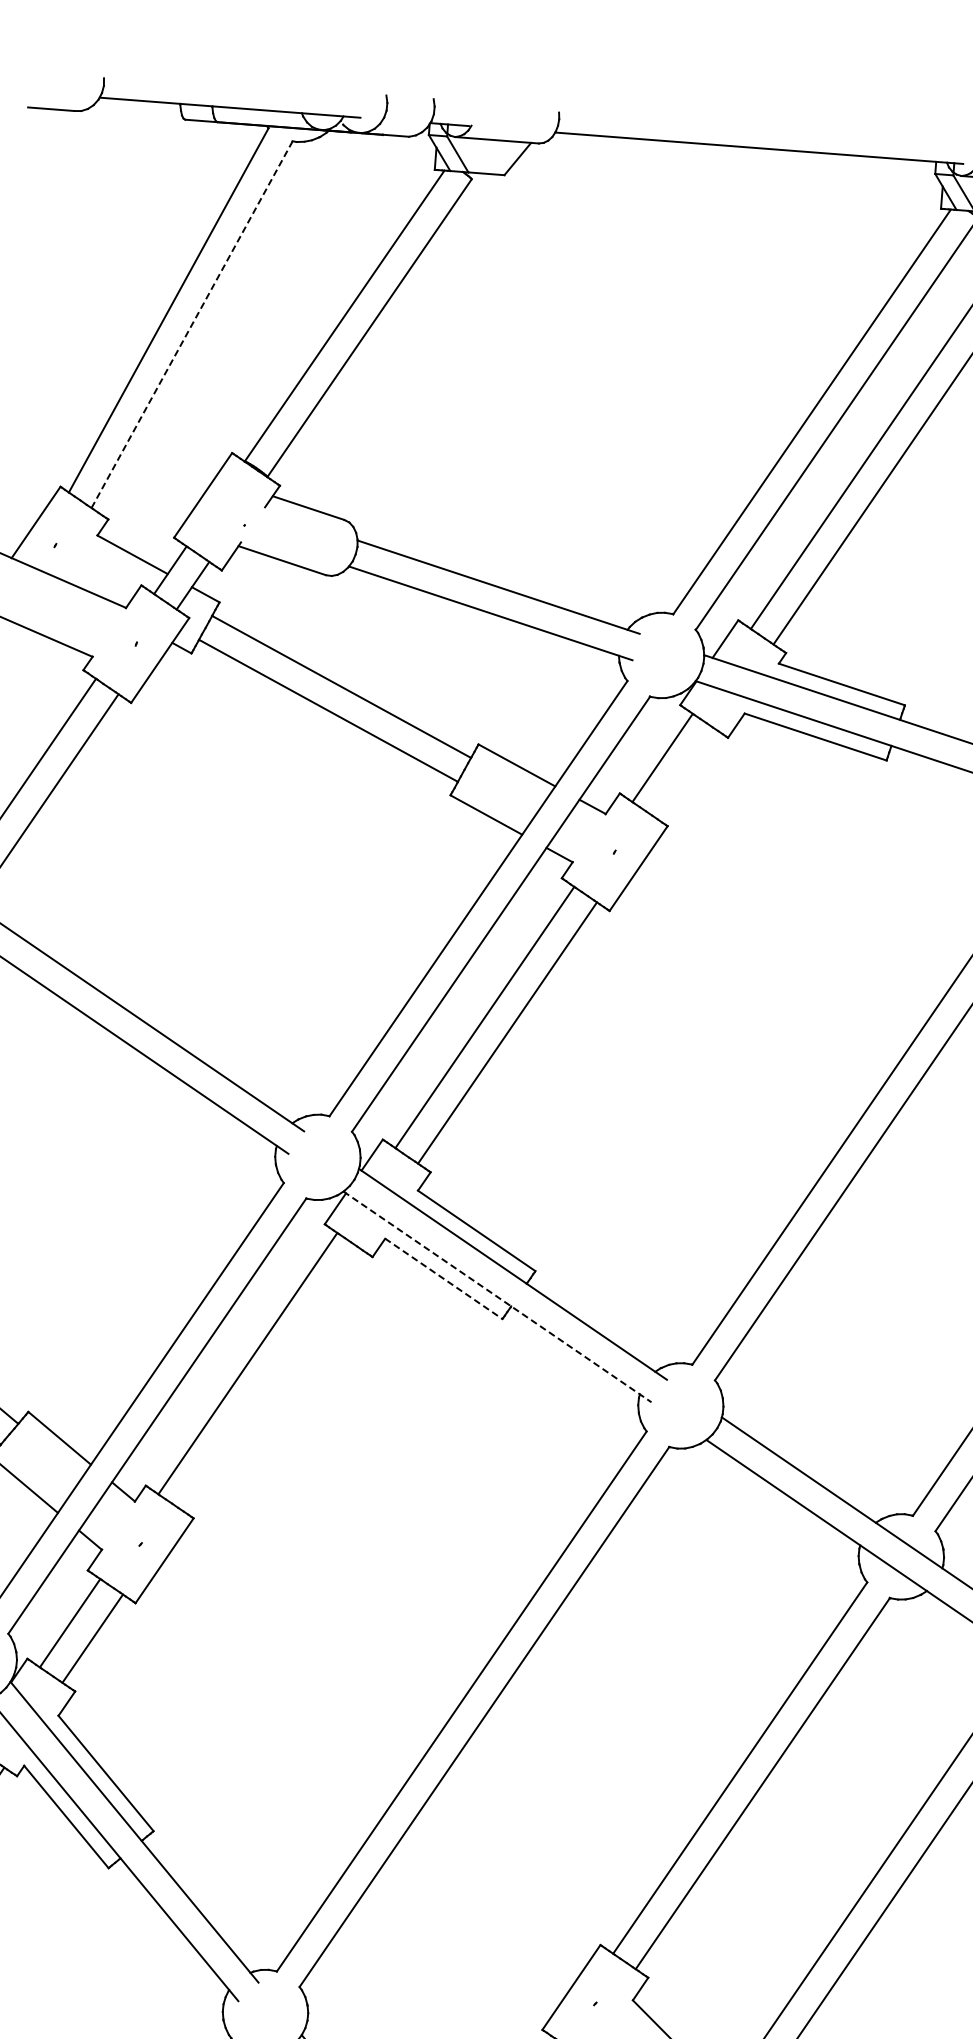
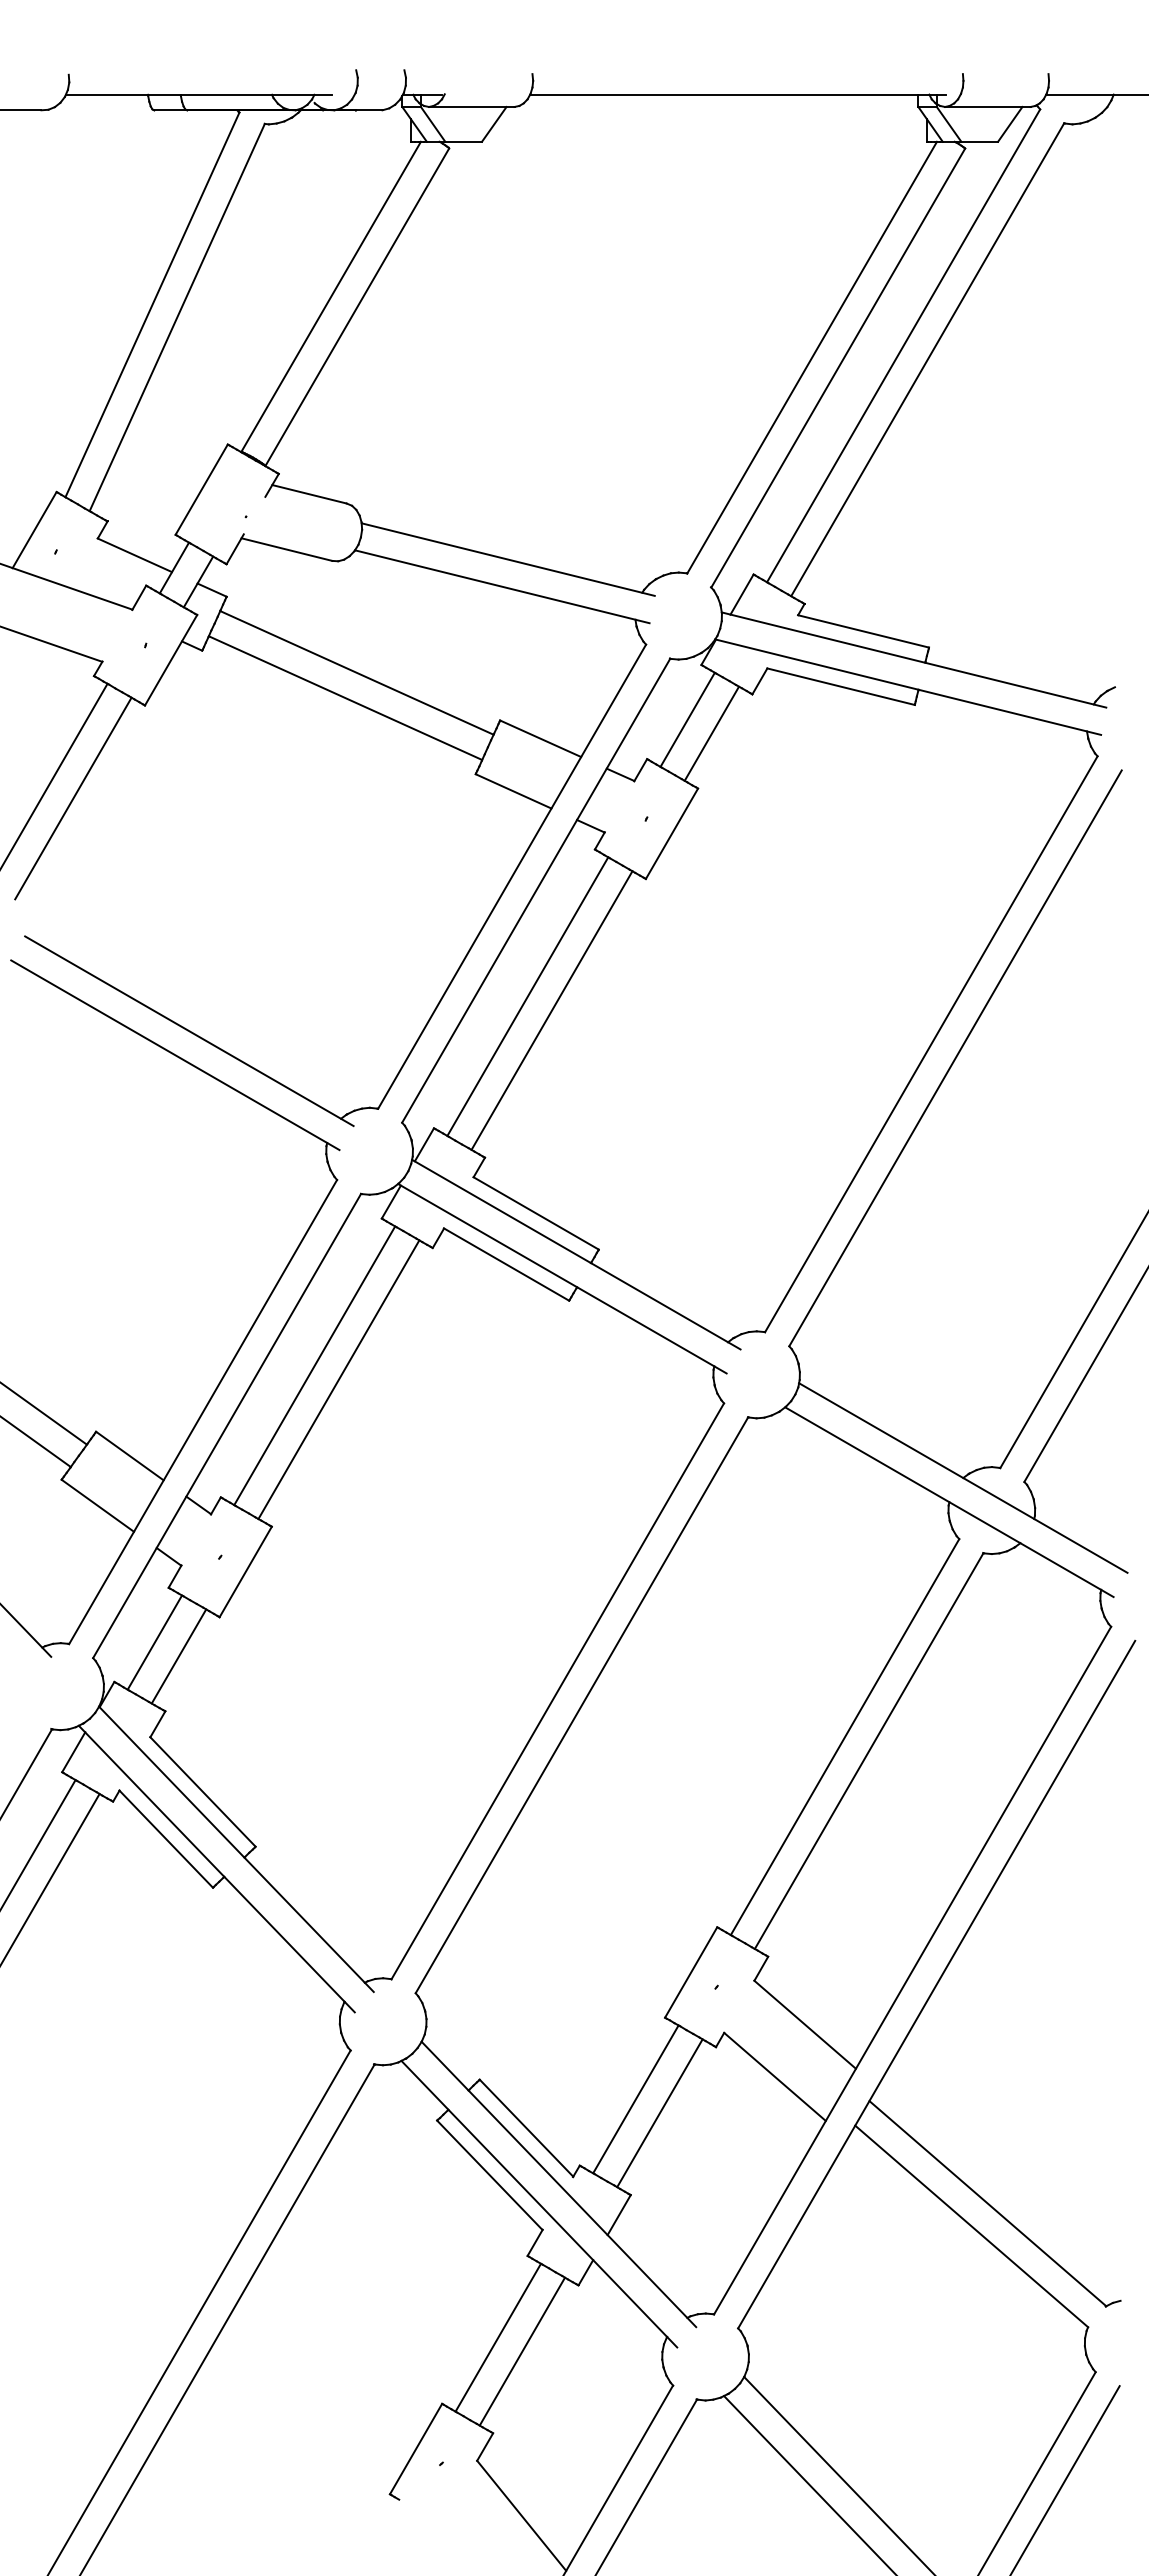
line: (192, 324) -> (177, 317), dashed -> solid
line: (684, 773) -> (711, 733), added
line: (443, 1278) -> (506, 1264), dashed -> solid
line: (497, 1296) -> (562, 1278), dashed -> solid
line: (270, 1378) -> (338, 1379), added

